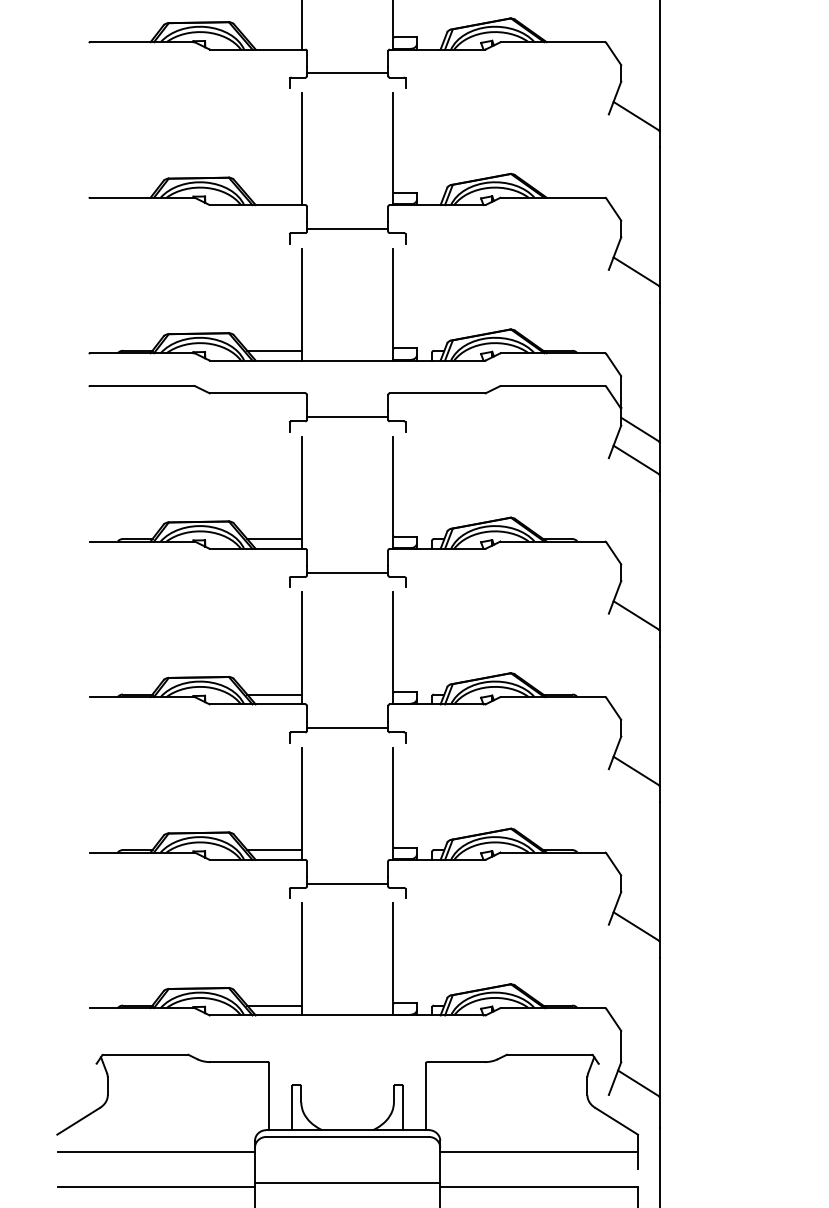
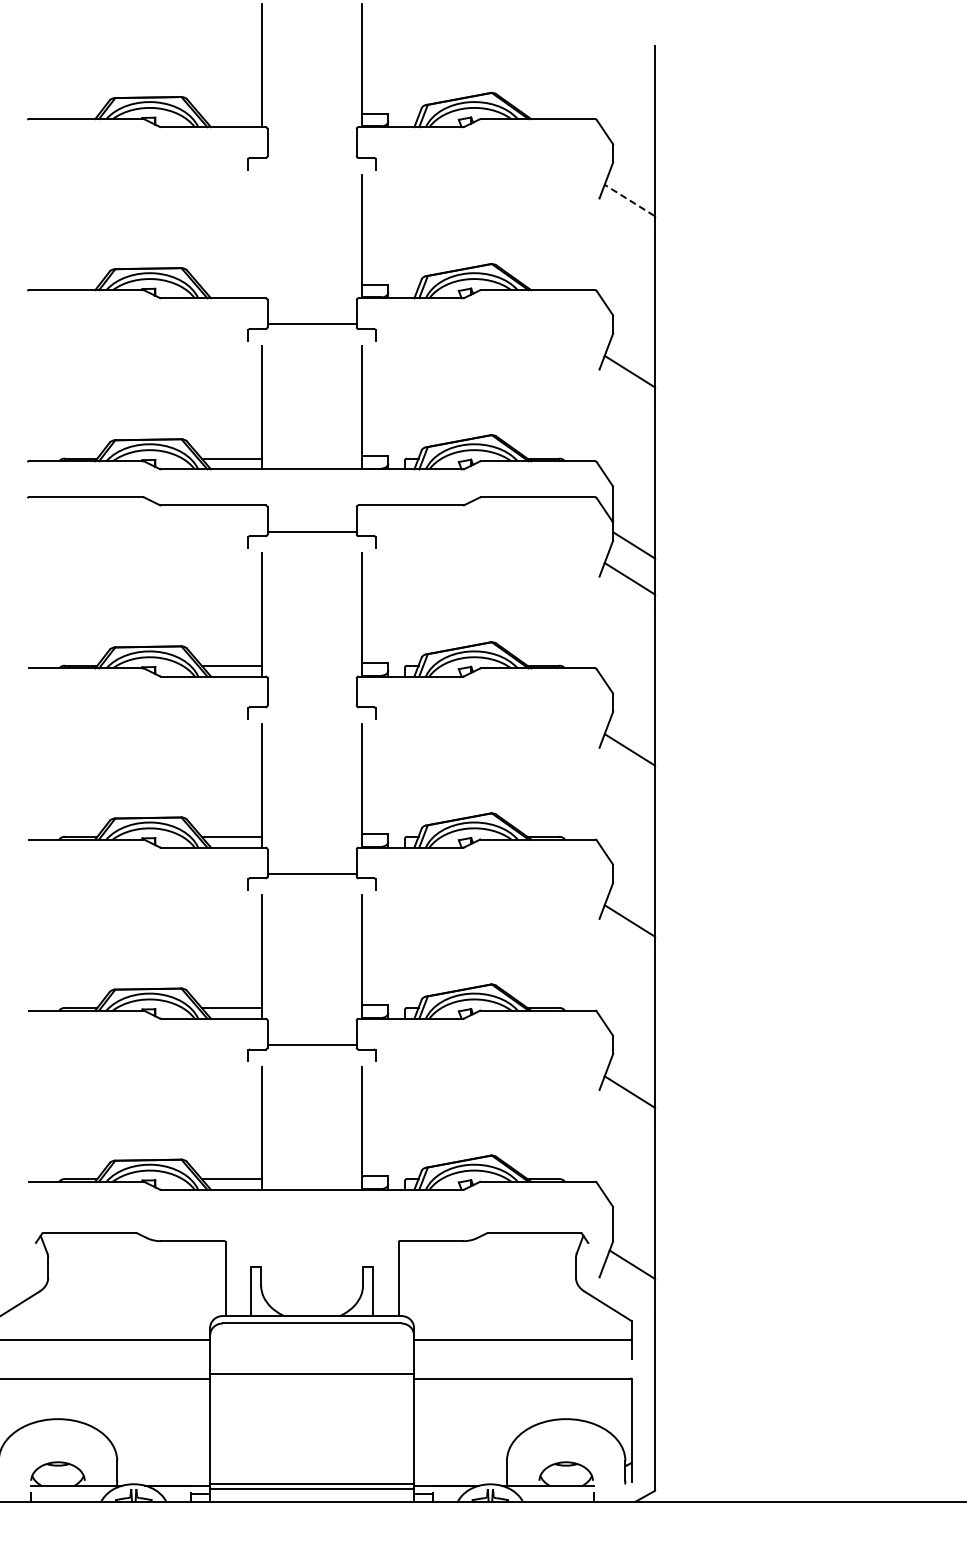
line: (347, 73) -> (311, 153), removed
line: (636, 116) -> (629, 200), solid -> dashed
line: (301, 148) -> (261, 236), removed
line: (347, 572) -> (311, 702), removed

